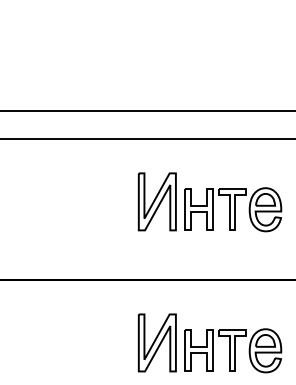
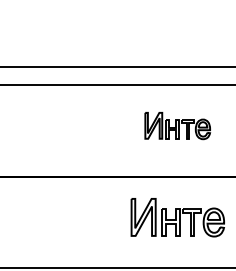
part: (209, 201) -> (177, 125), size x0.7

